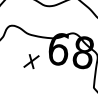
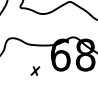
part: (31, 60) -> (35, 70), size x0.6

